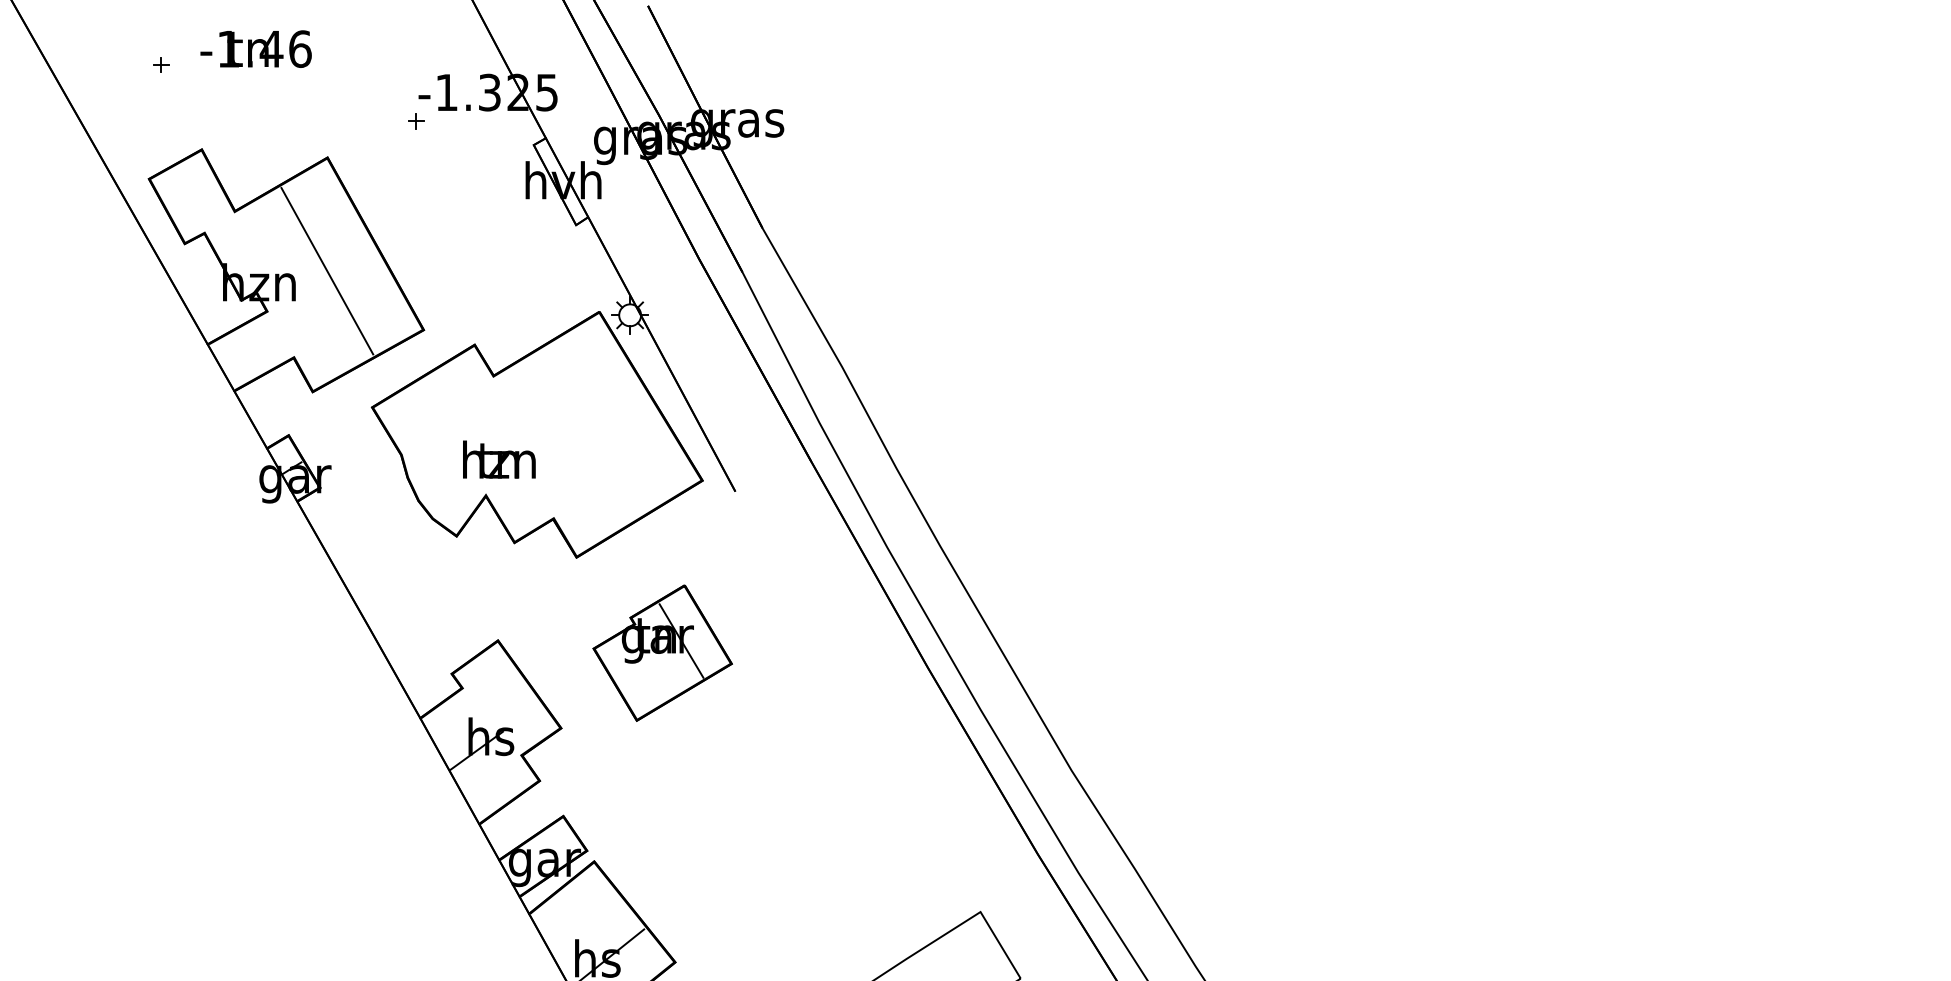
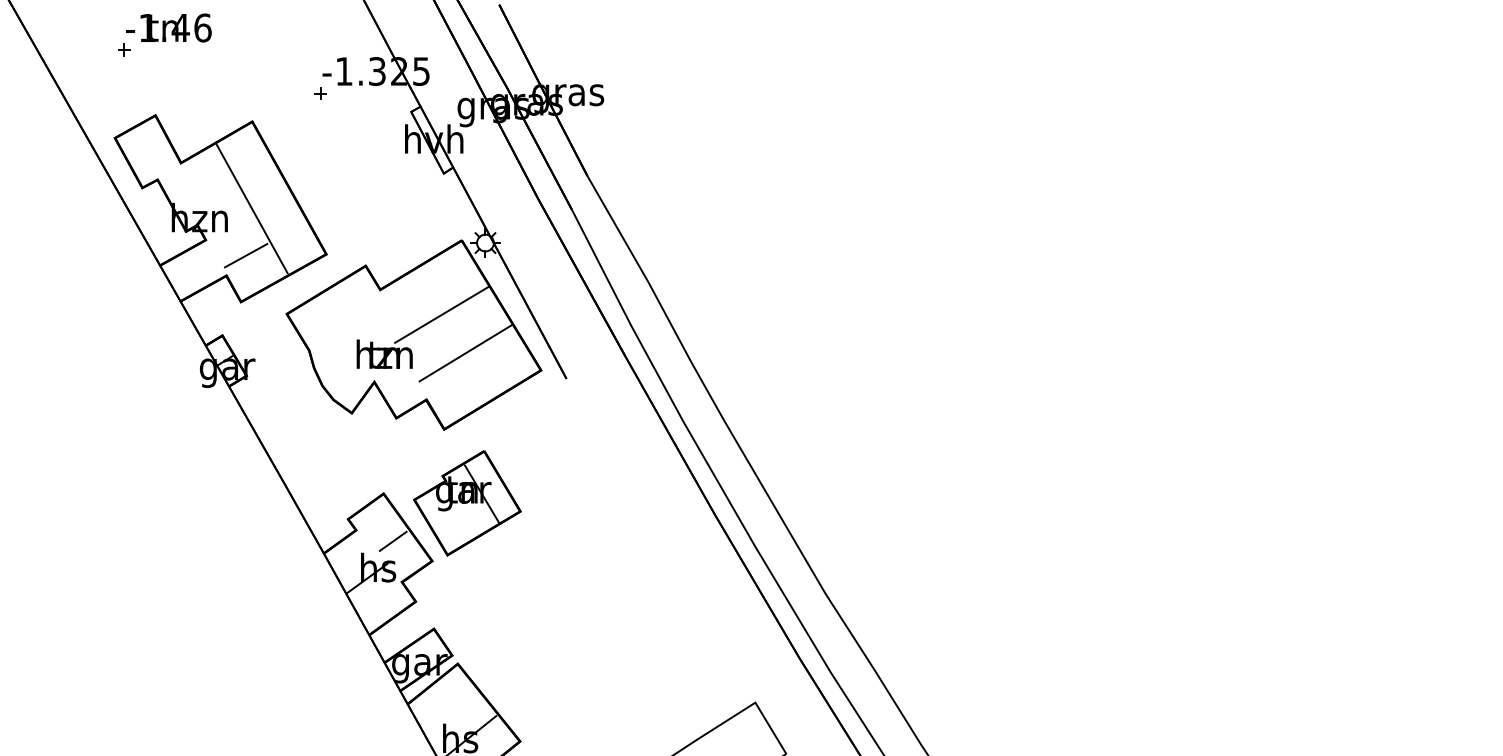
text: (255, 48) -> (168, 27), moved
line: (319, 331) -> (246, 255), added
line: (572, 408) -> (441, 314), added
line: (603, 458) -> (464, 353), added
part: (662, 652) -> (467, 502), moved
line: (510, 702) -> (393, 541), added

